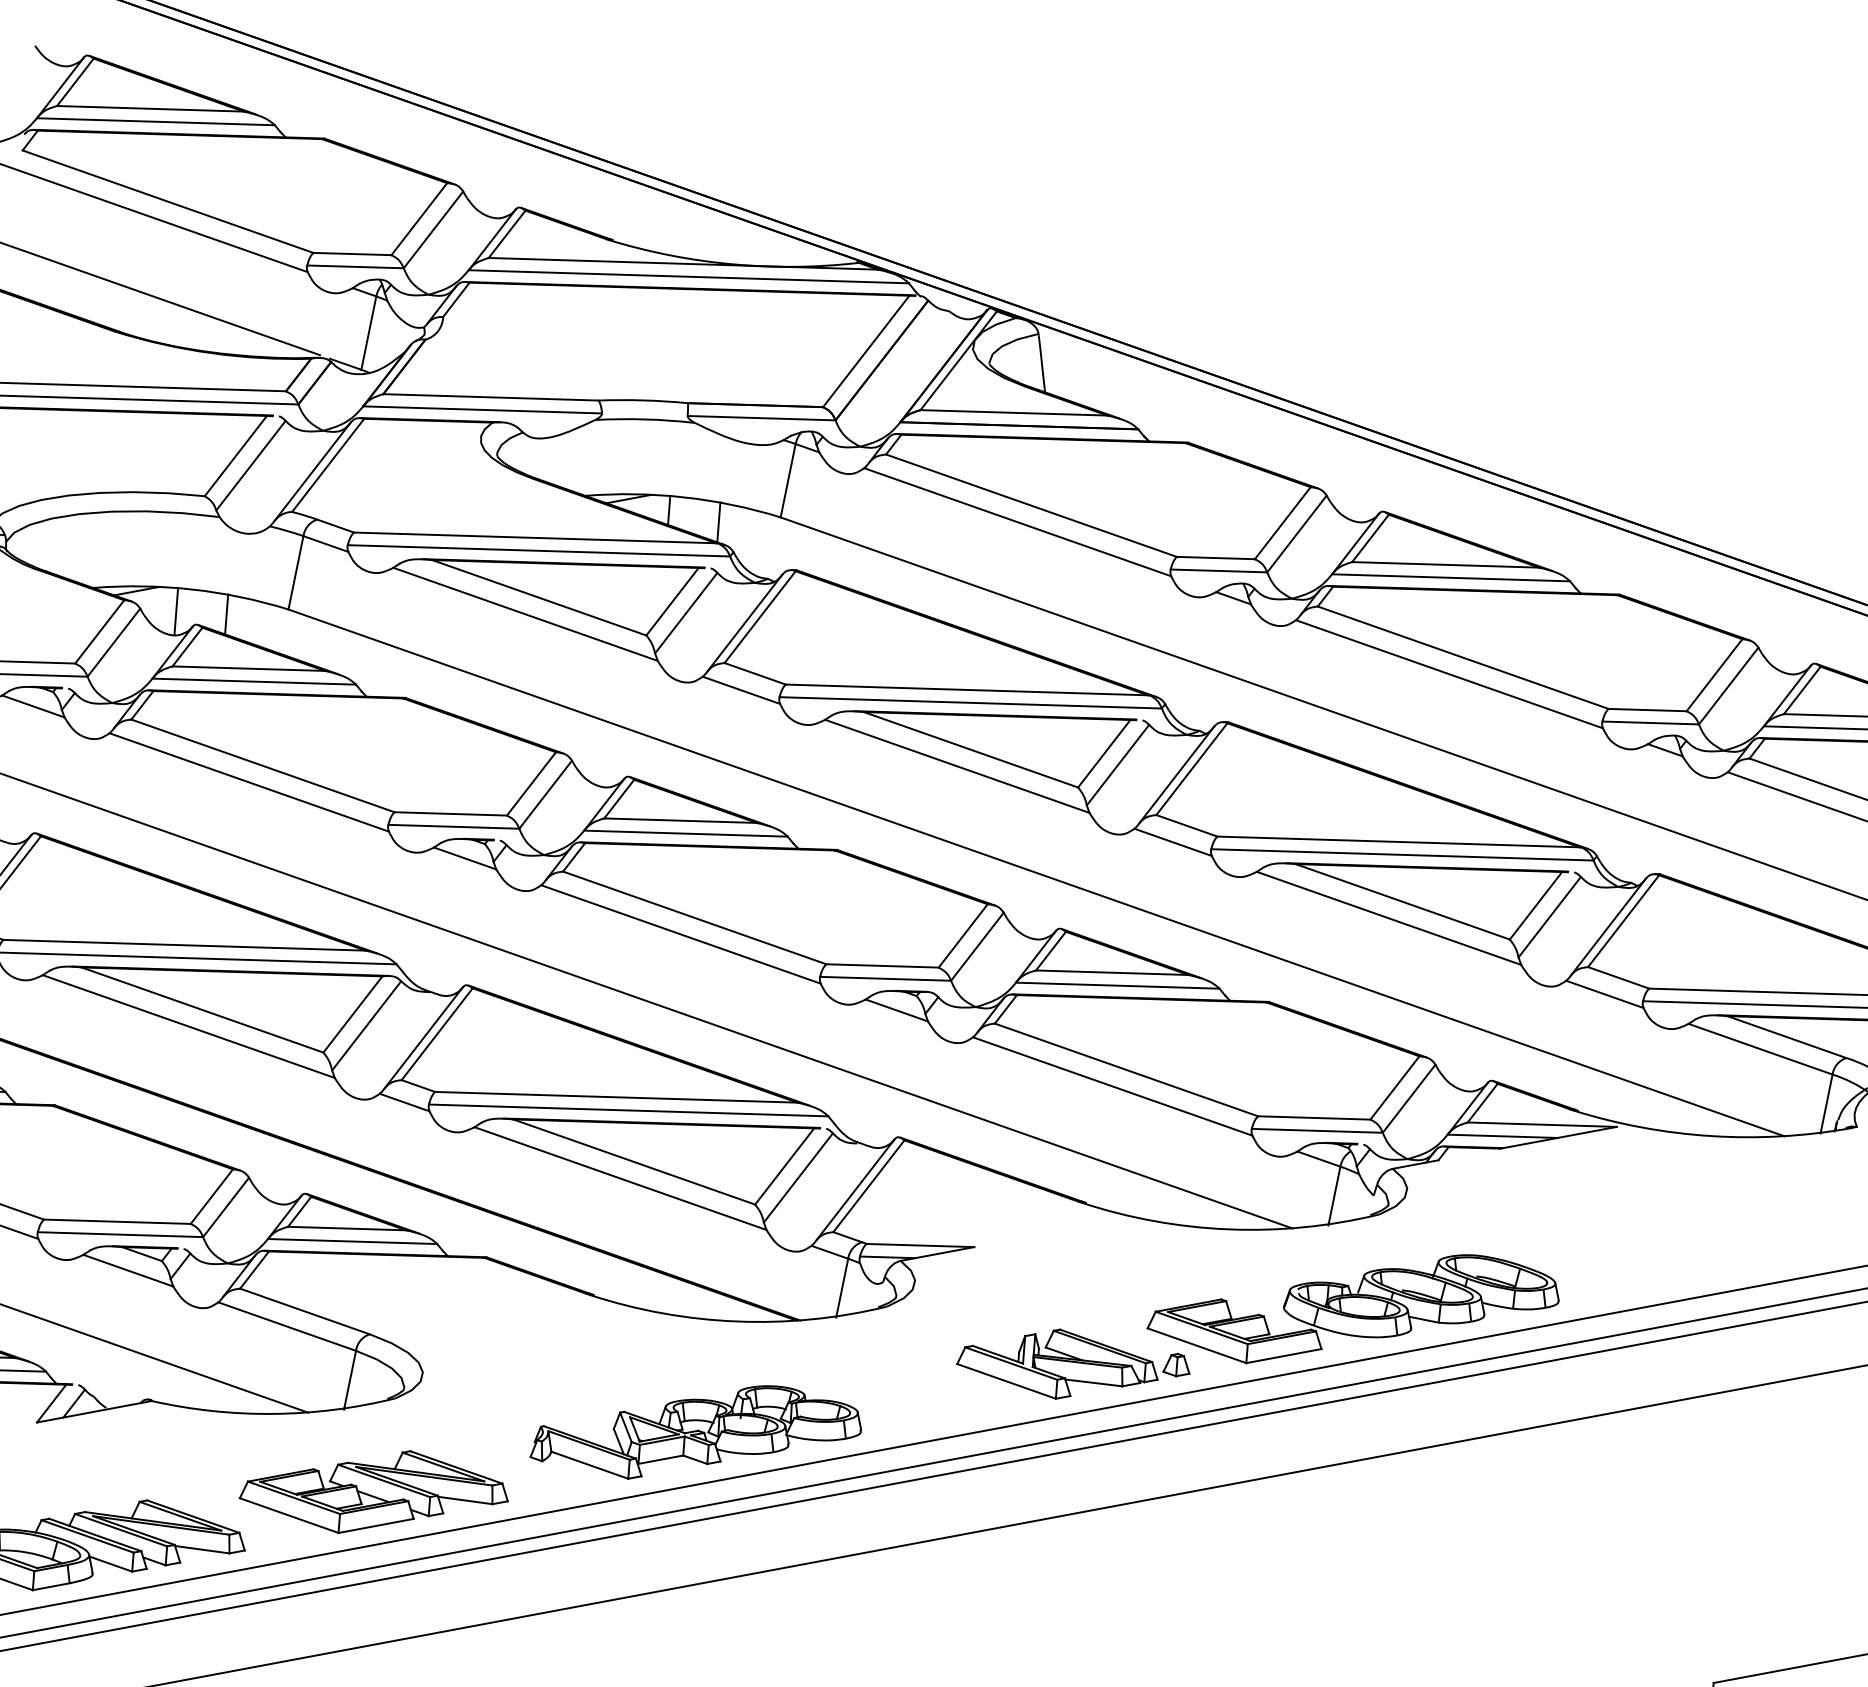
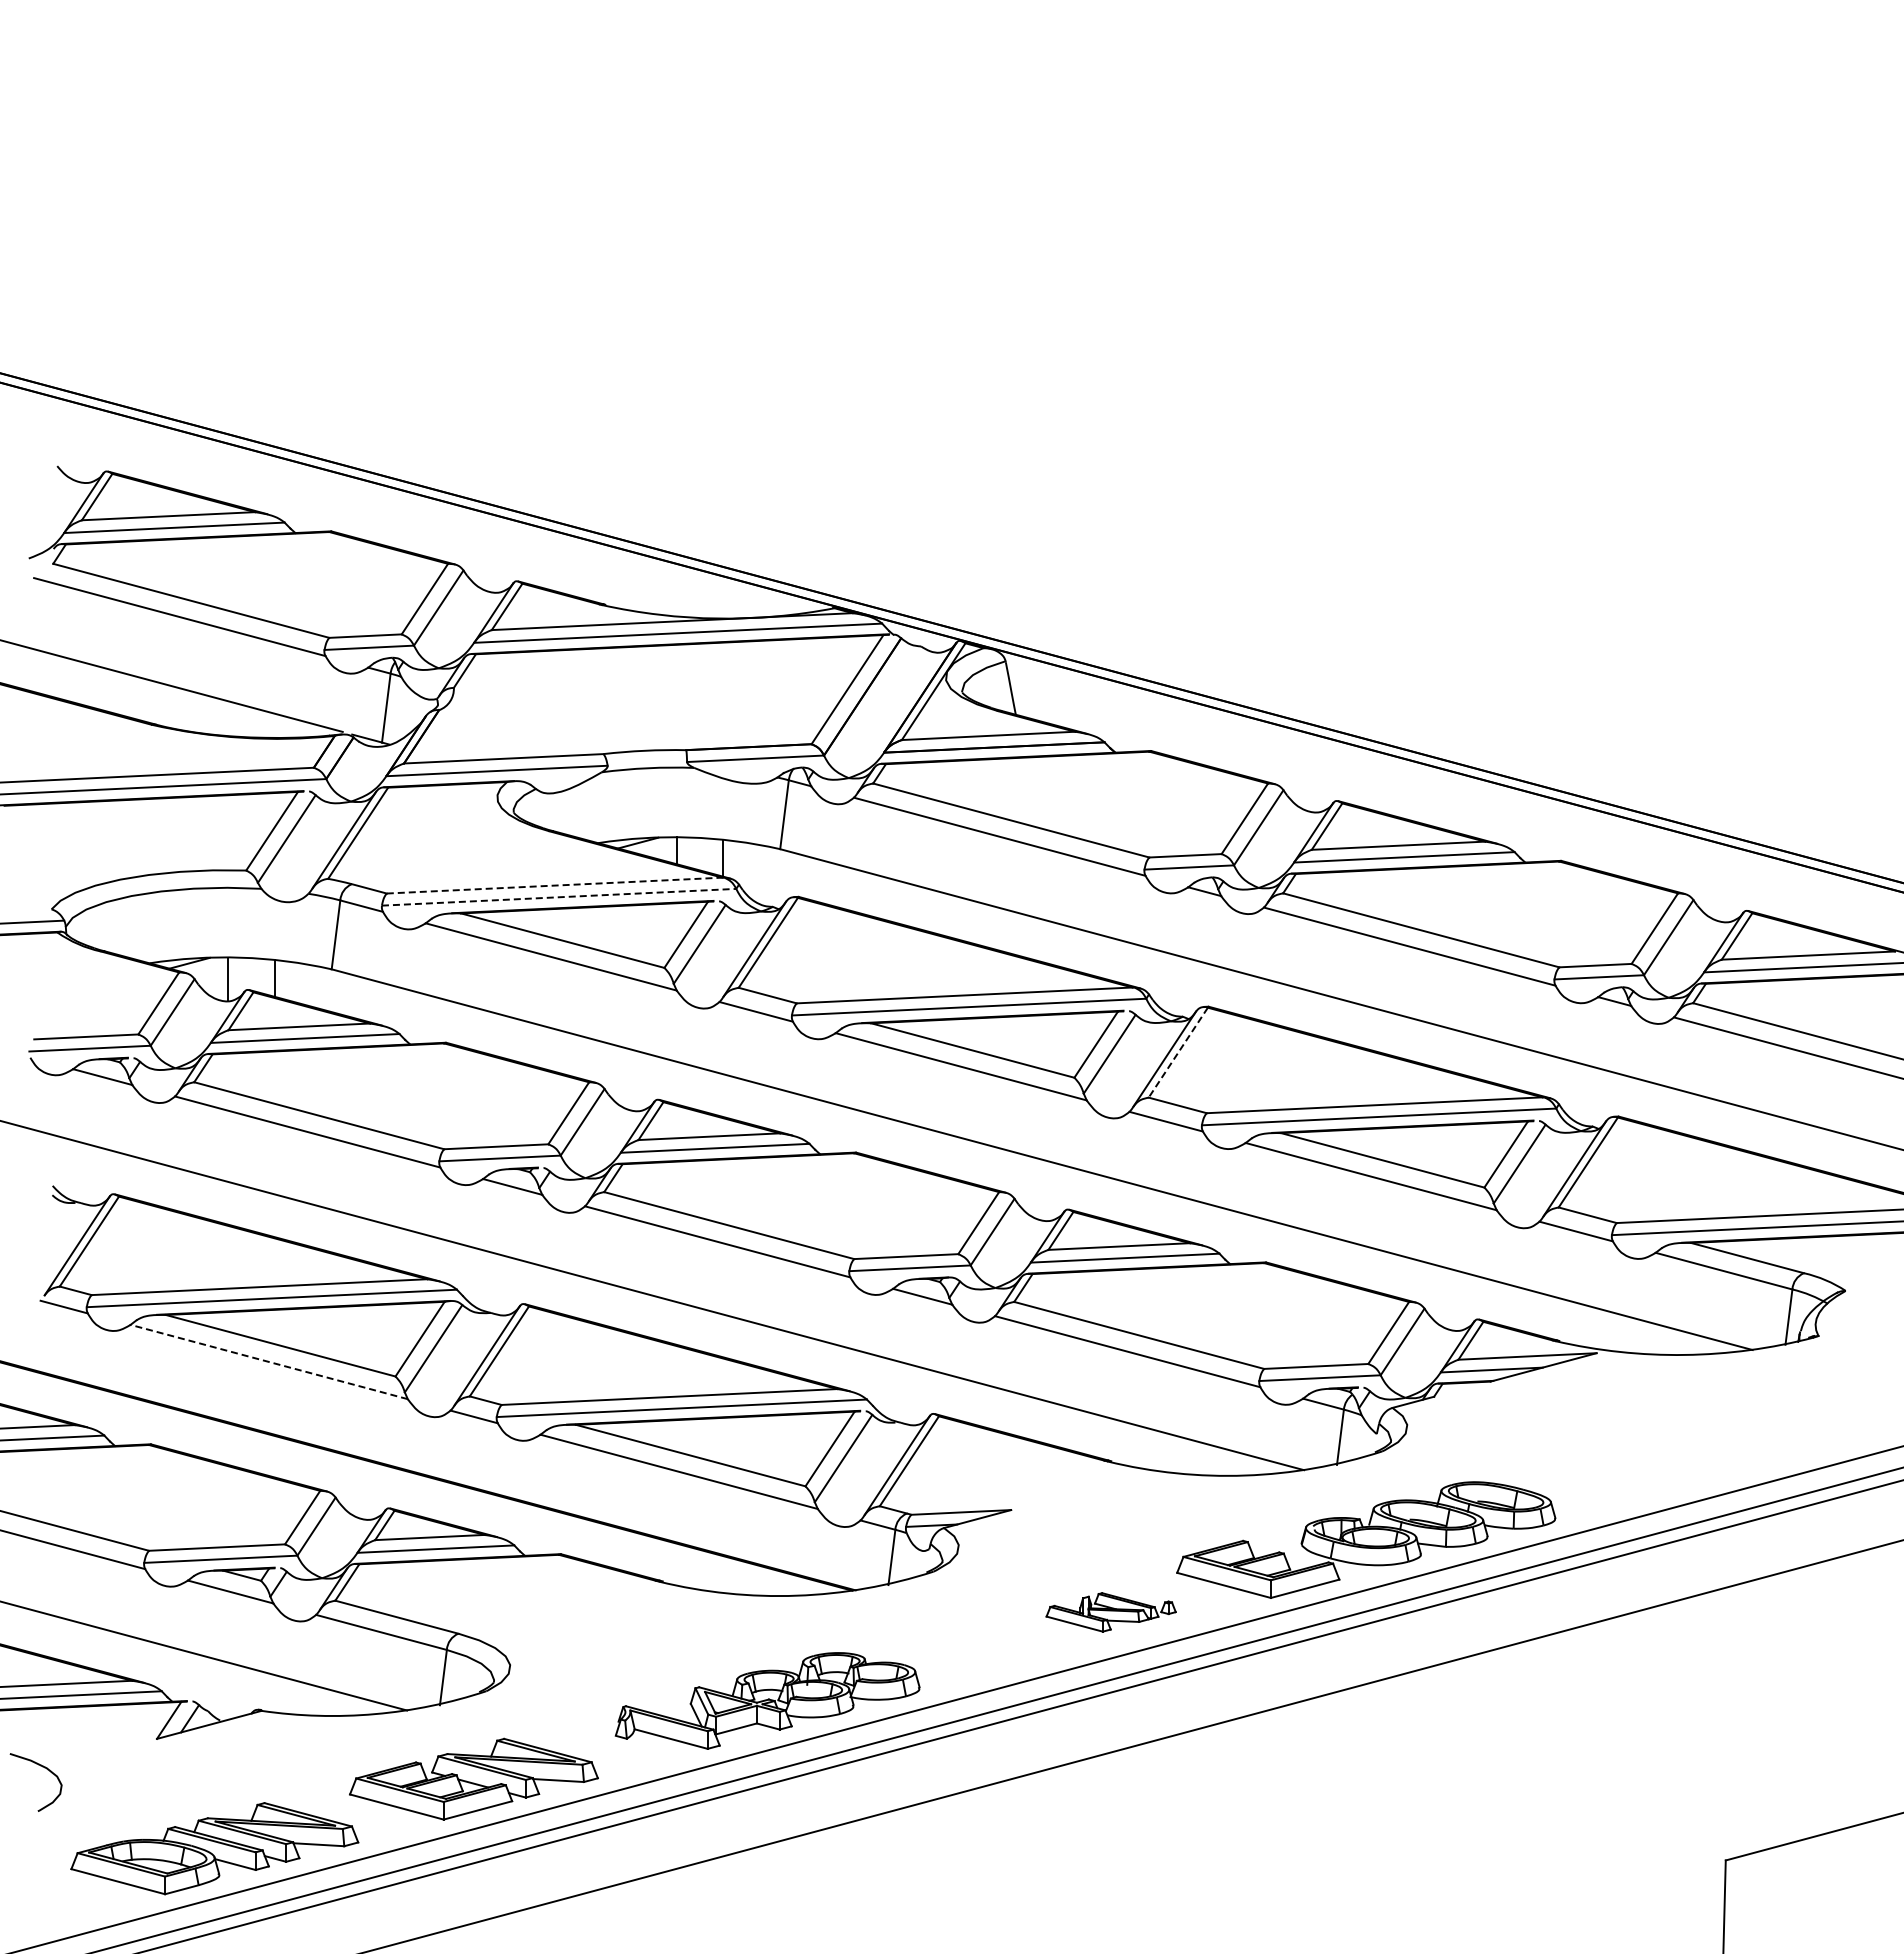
line: (536, 537) -> (555, 885), solid -> dashed
line: (539, 551) -> (559, 897), solid -> dashed
line: (1192, 768) -> (1178, 1052), solid -> dashed
line: (188, 1025) -> (268, 1361), solid -> dashed
part: (1072, 1365) -> (1110, 1612), size x0.6

